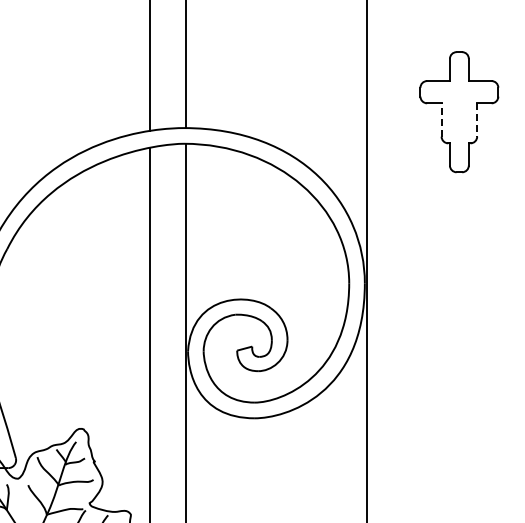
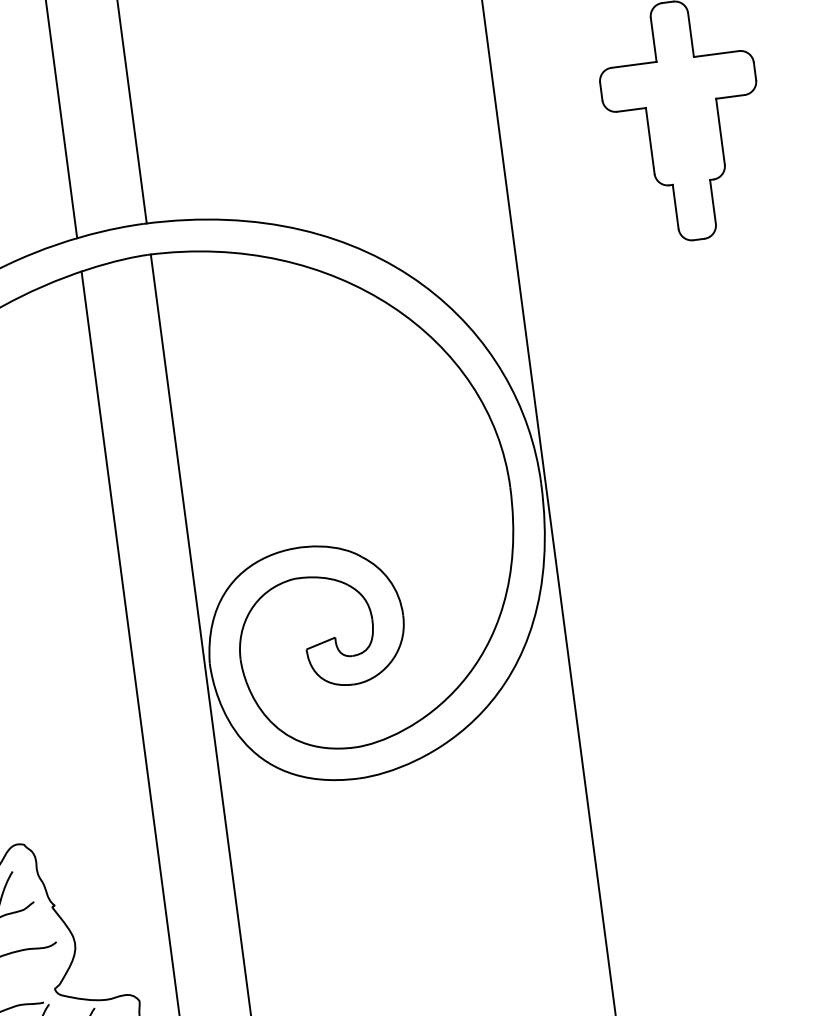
line: (441, 120) -> (650, 141), dashed -> solid
line: (477, 120) -> (721, 132), dashed -> solid

